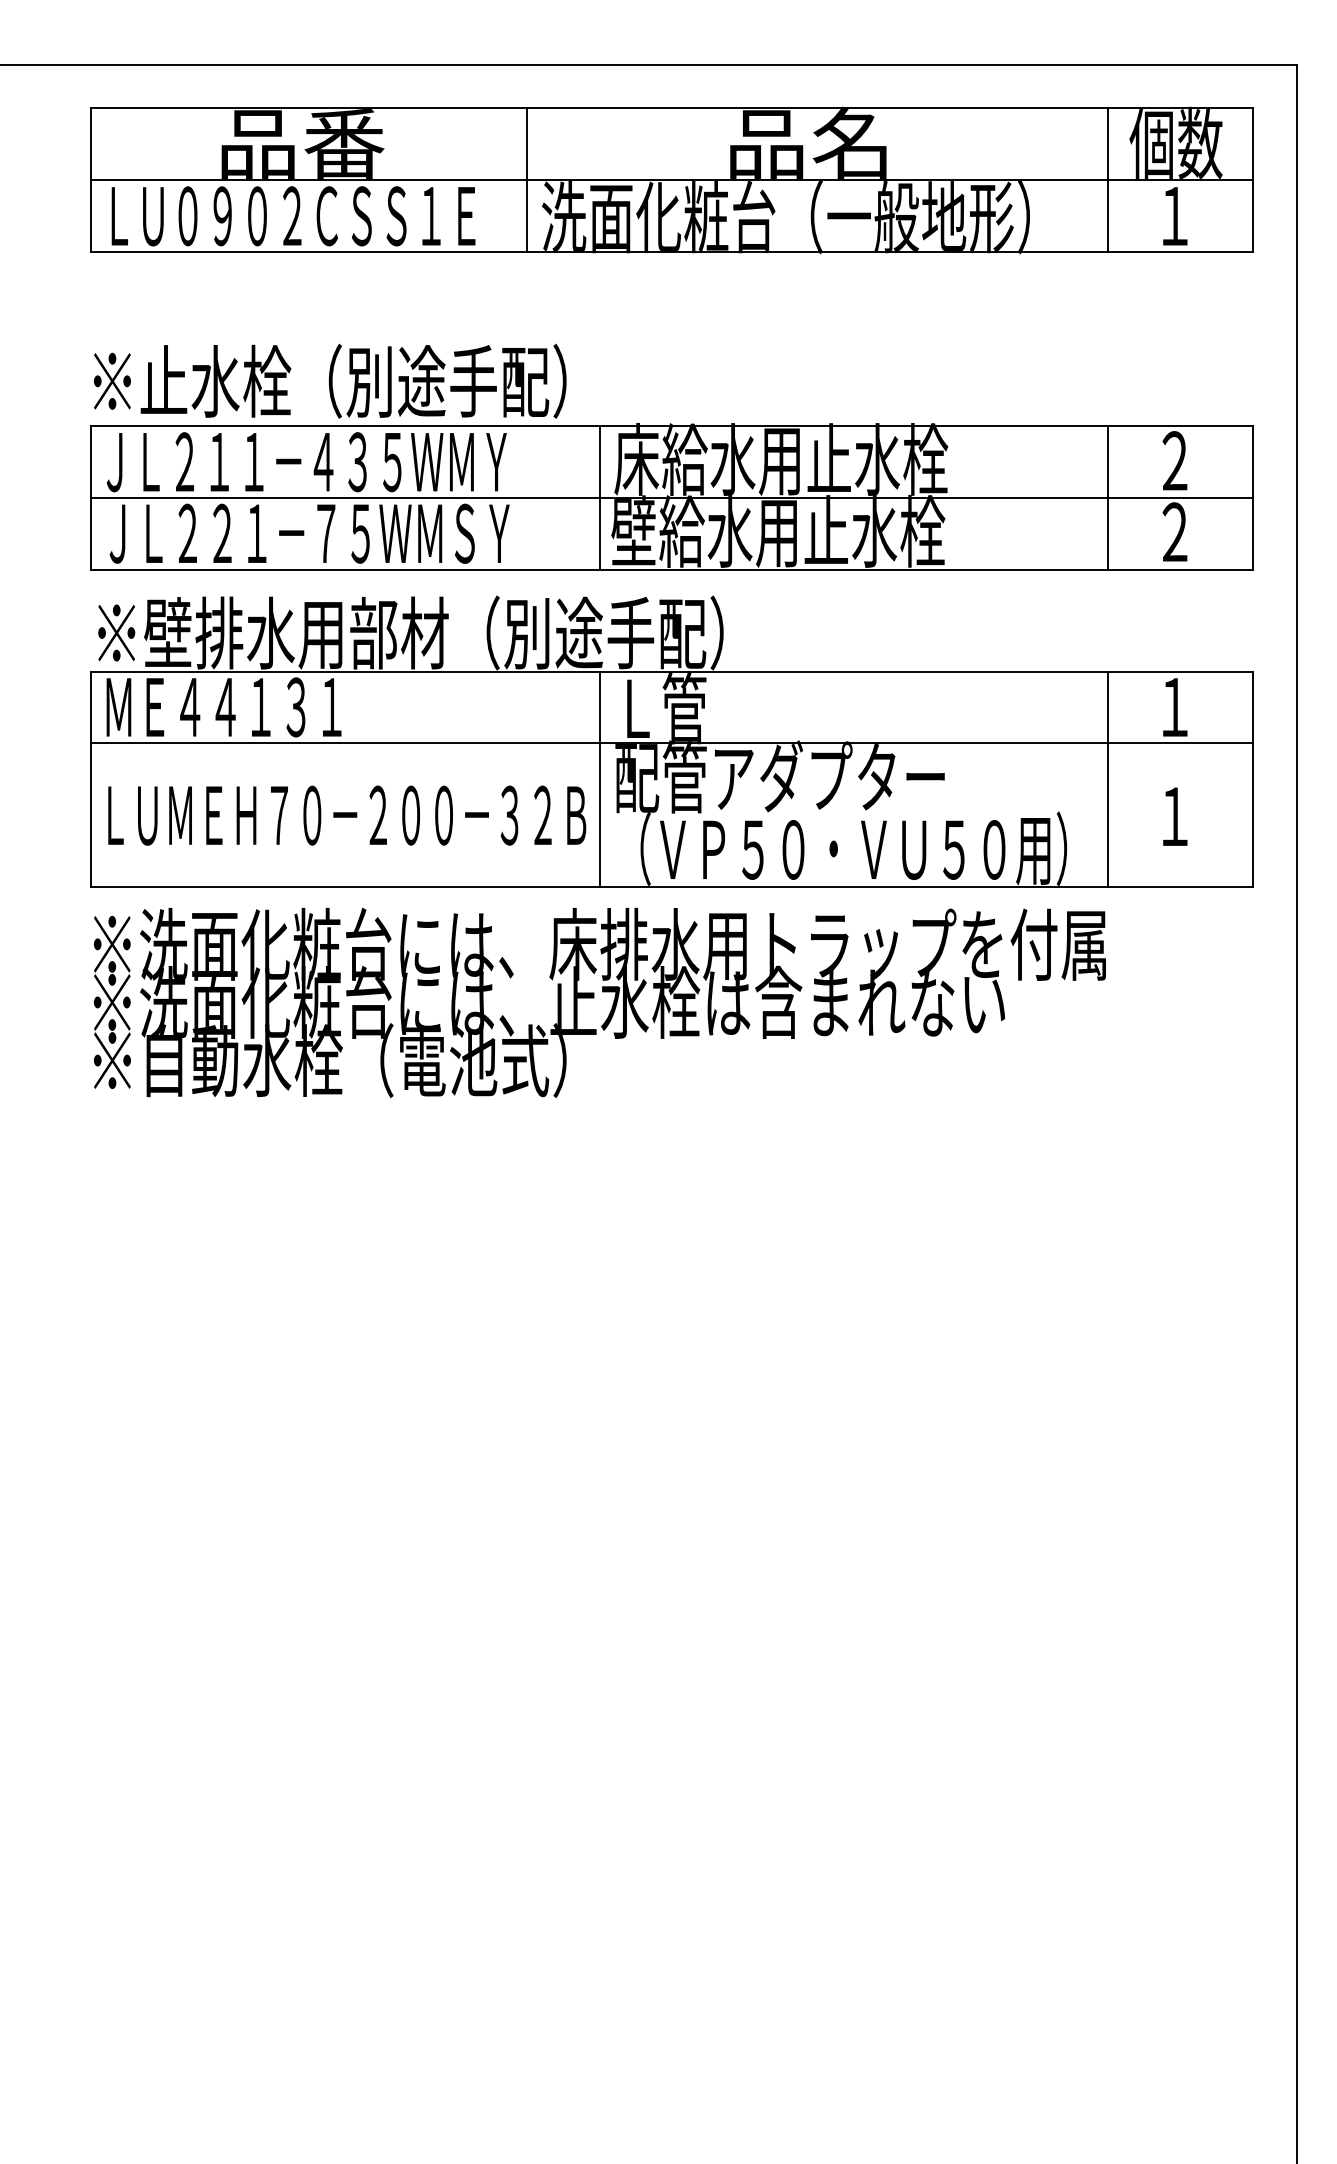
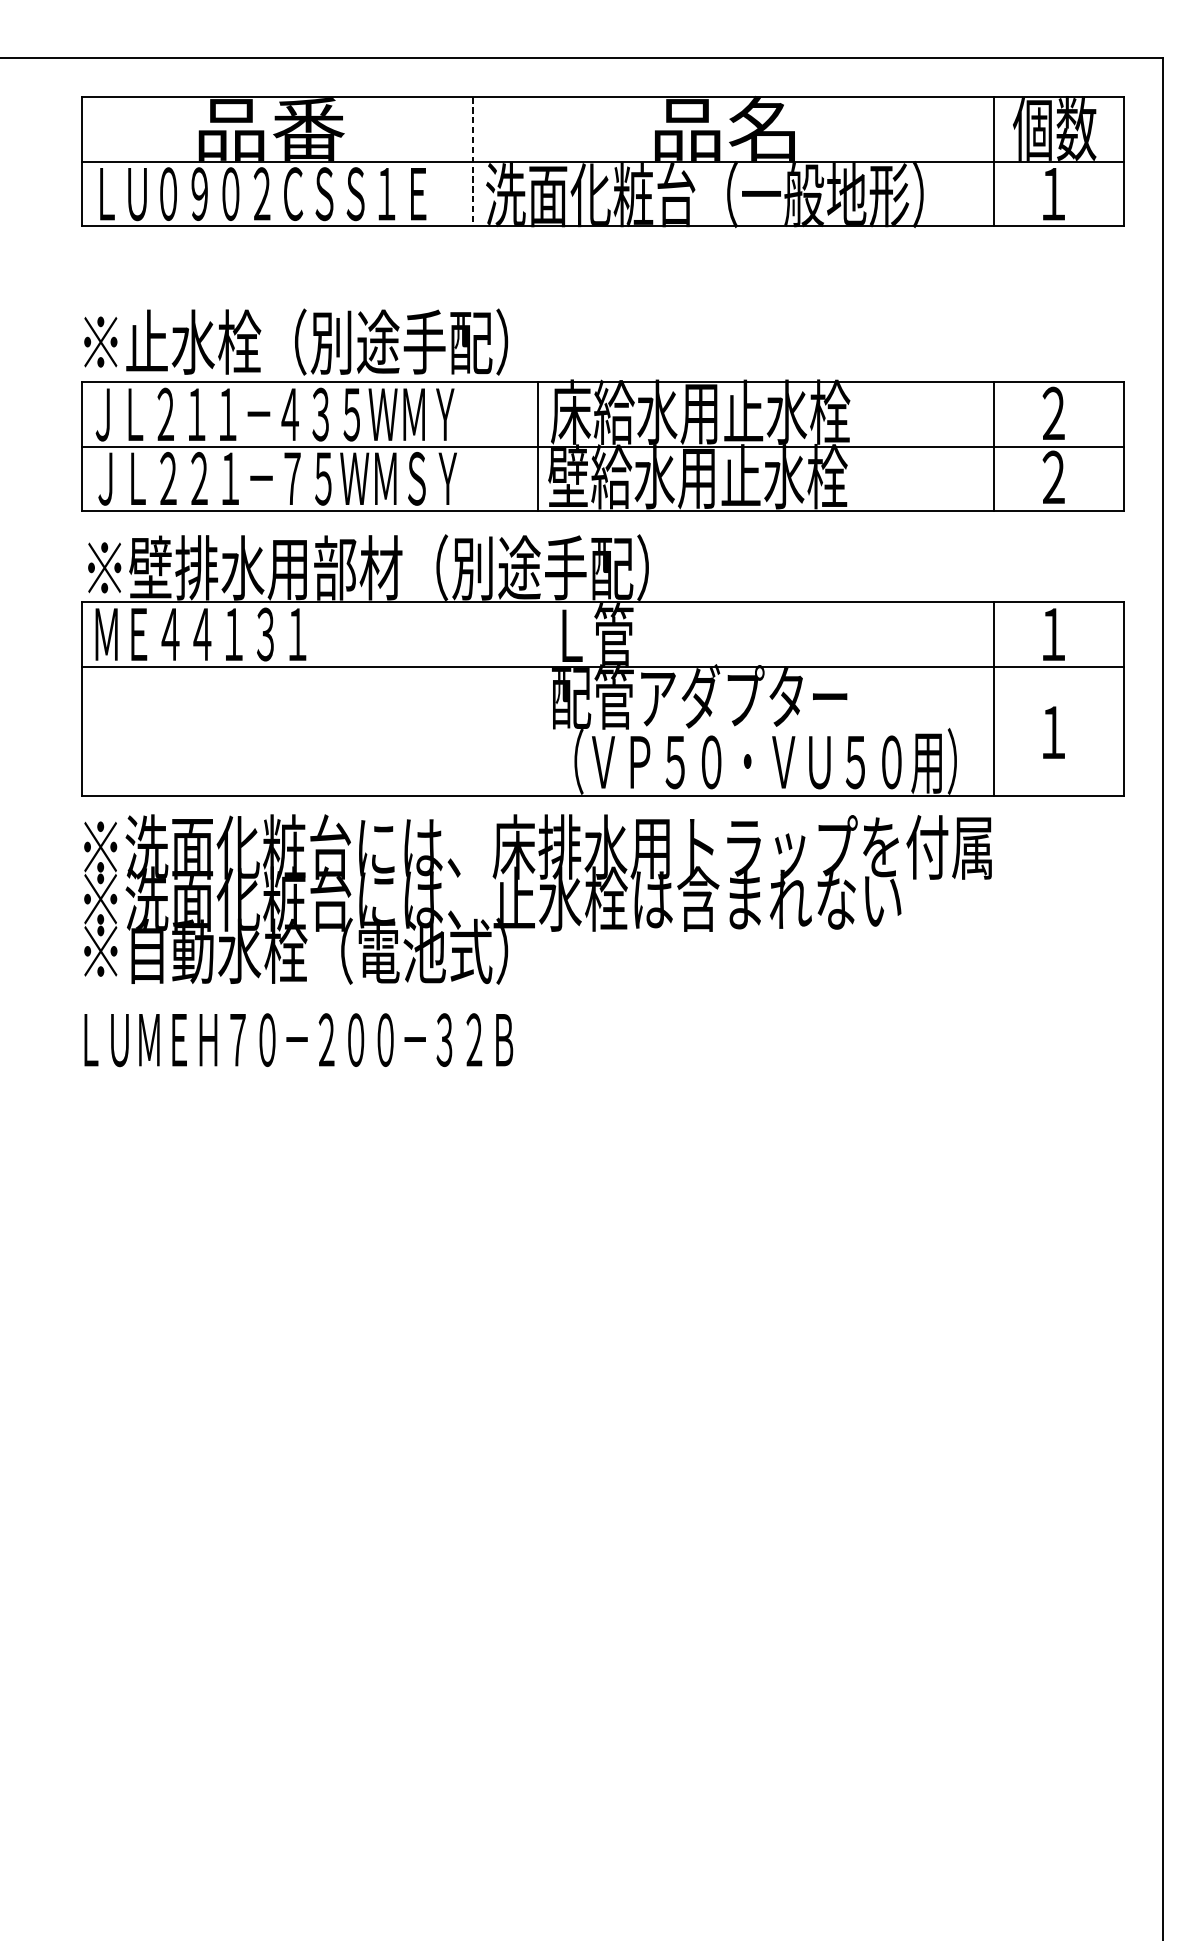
line: (526, 180) -> (472, 162), solid -> dashed
line: (599, 779) -> (537, 699), removed
text: (347, 815) -> (299, 1040), moved

